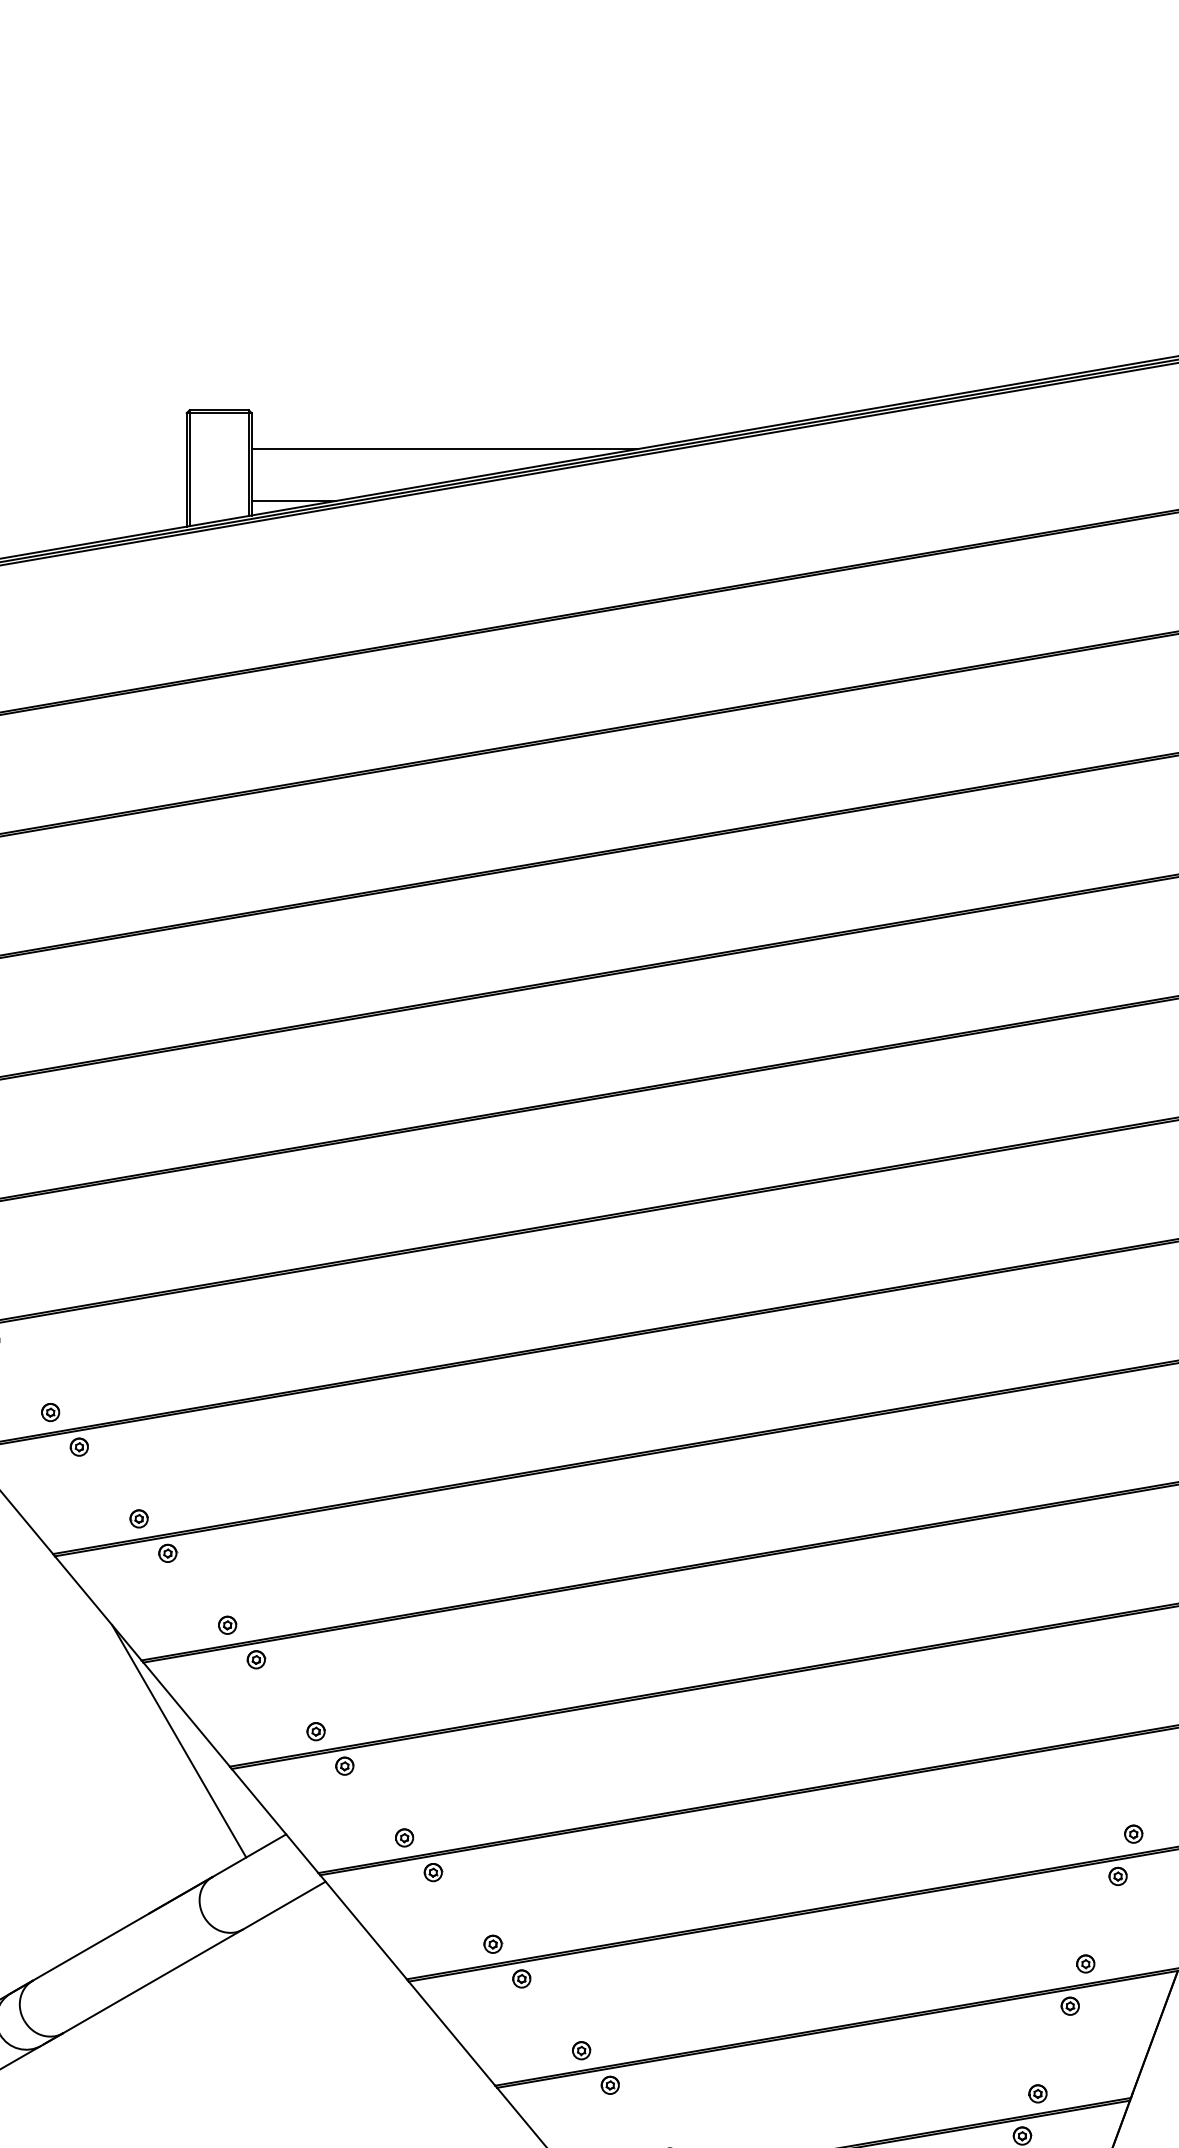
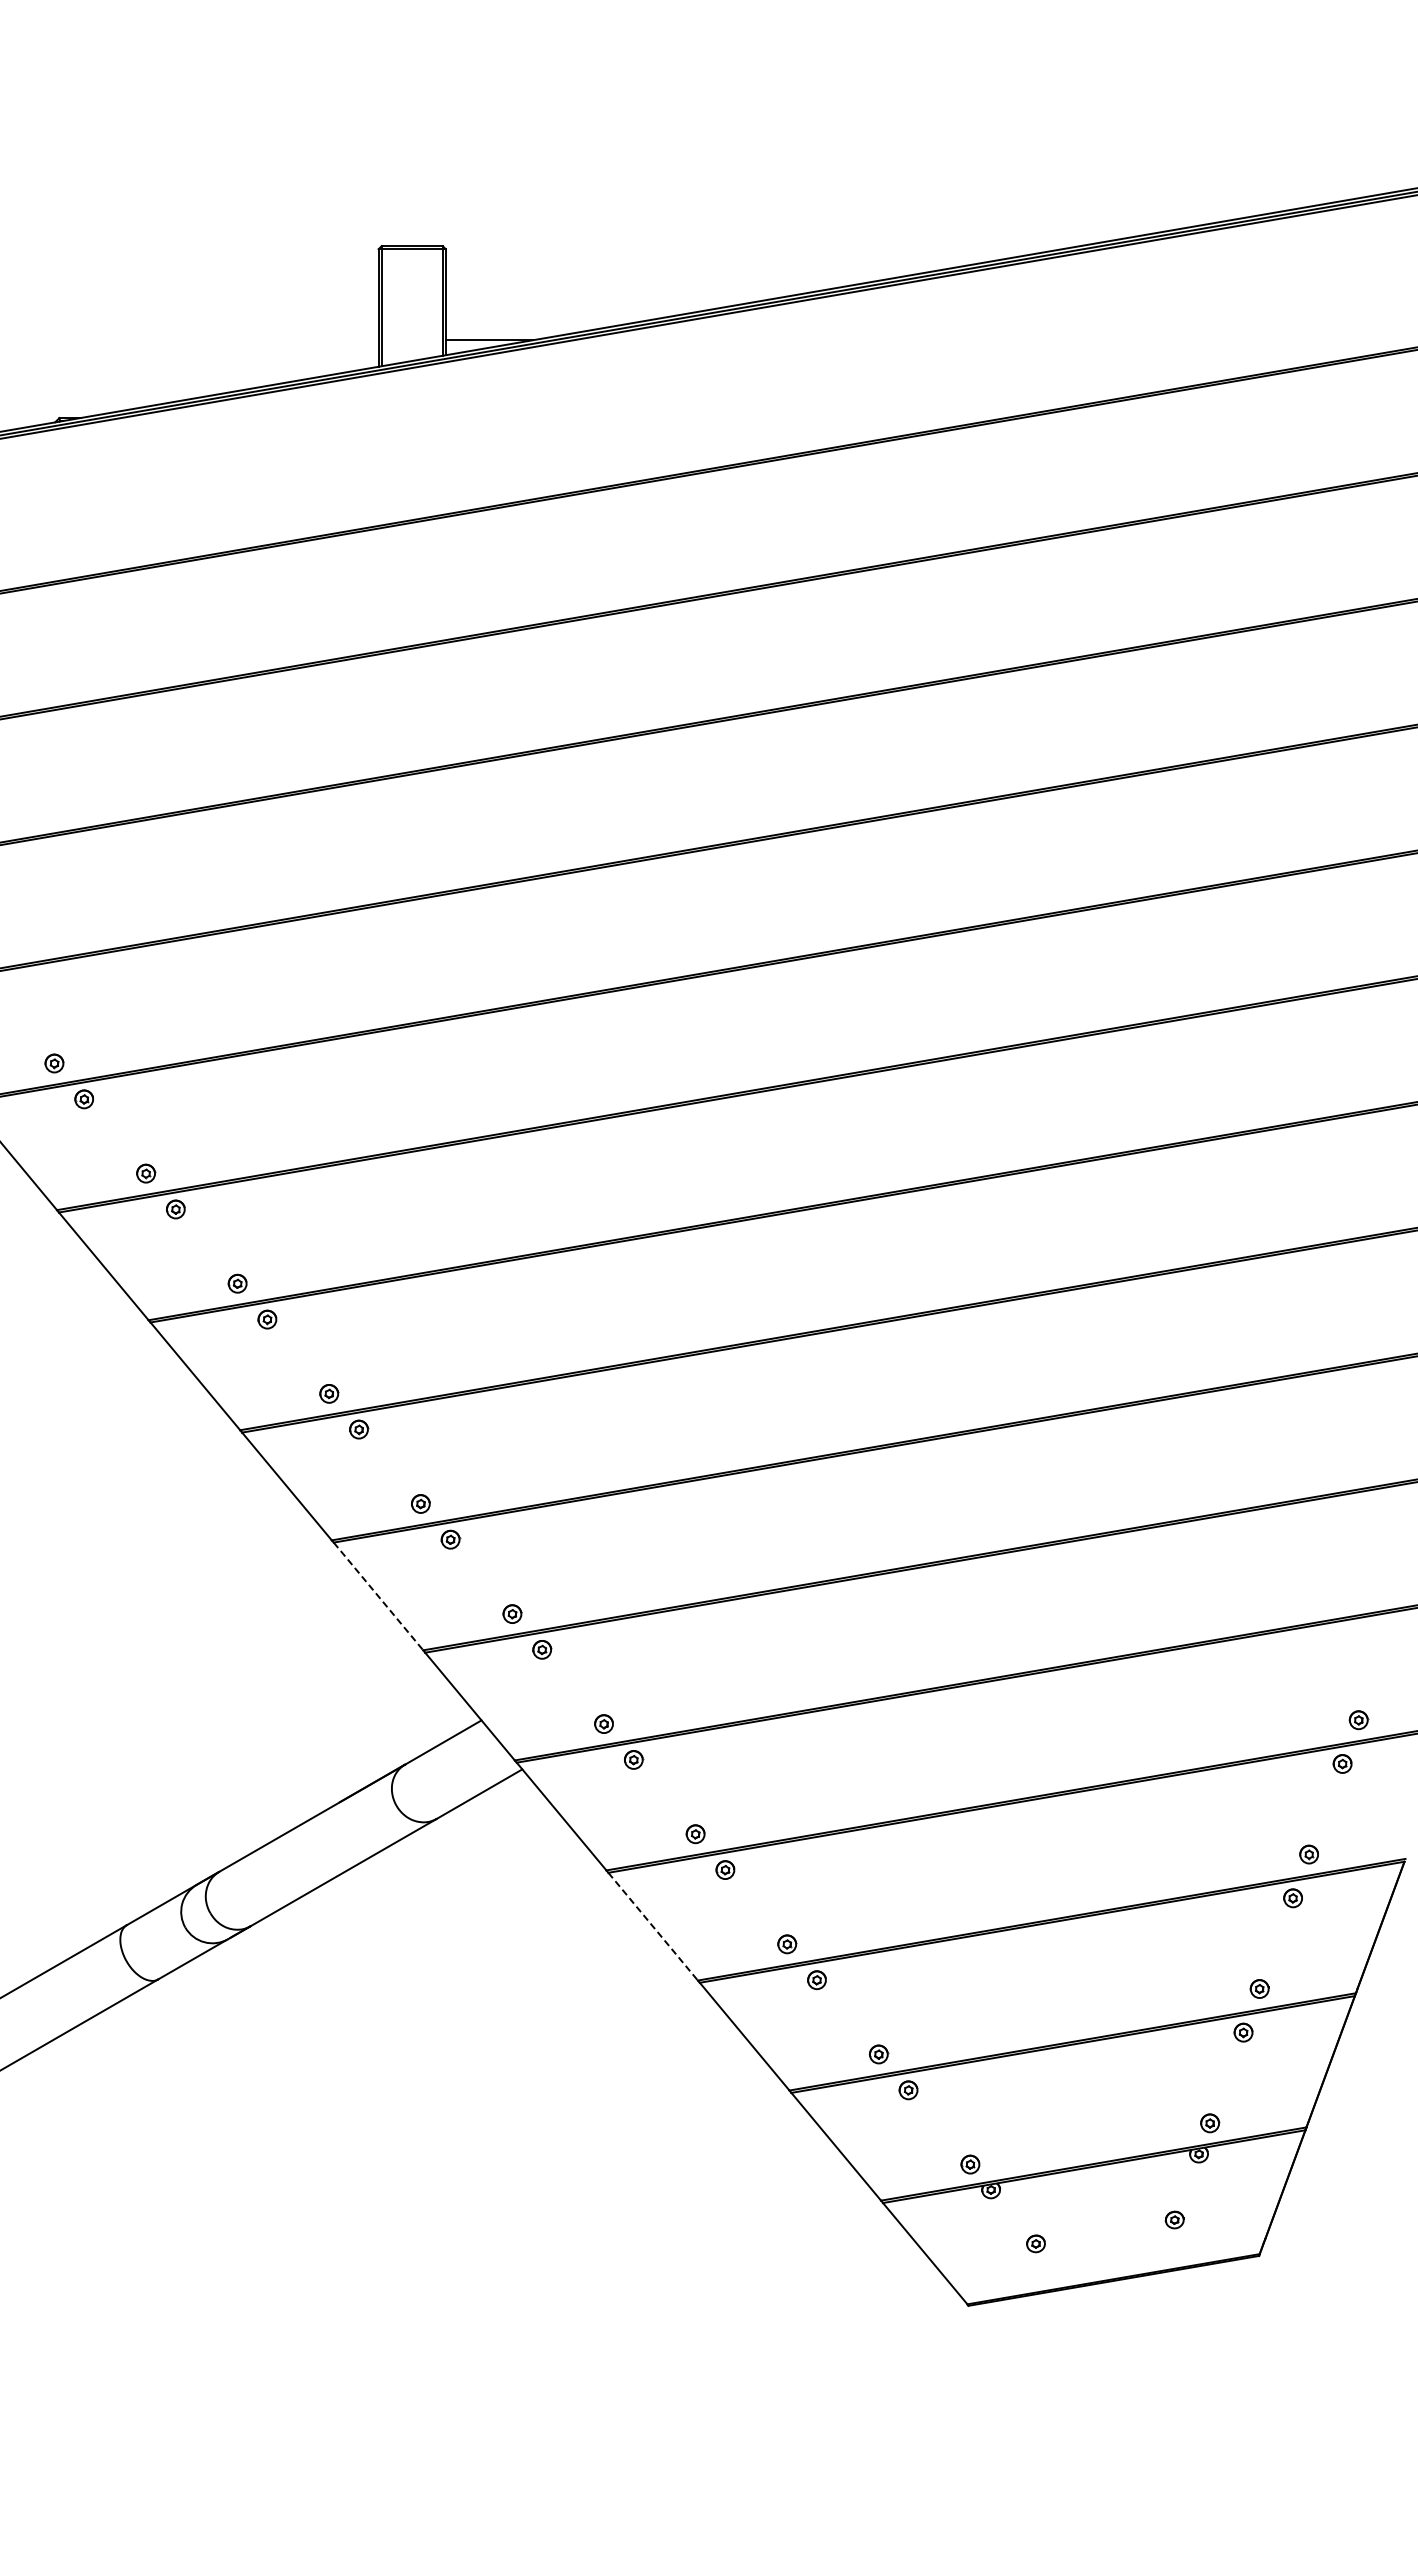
line: (444, 449) -> (645, 286), removed
line: (186, 1714) -> (378, 1596), solid -> dashed
line: (178, 1740) -> (370, 1623), removed
line: (452, 2034) -> (653, 1927), solid -> dashed

